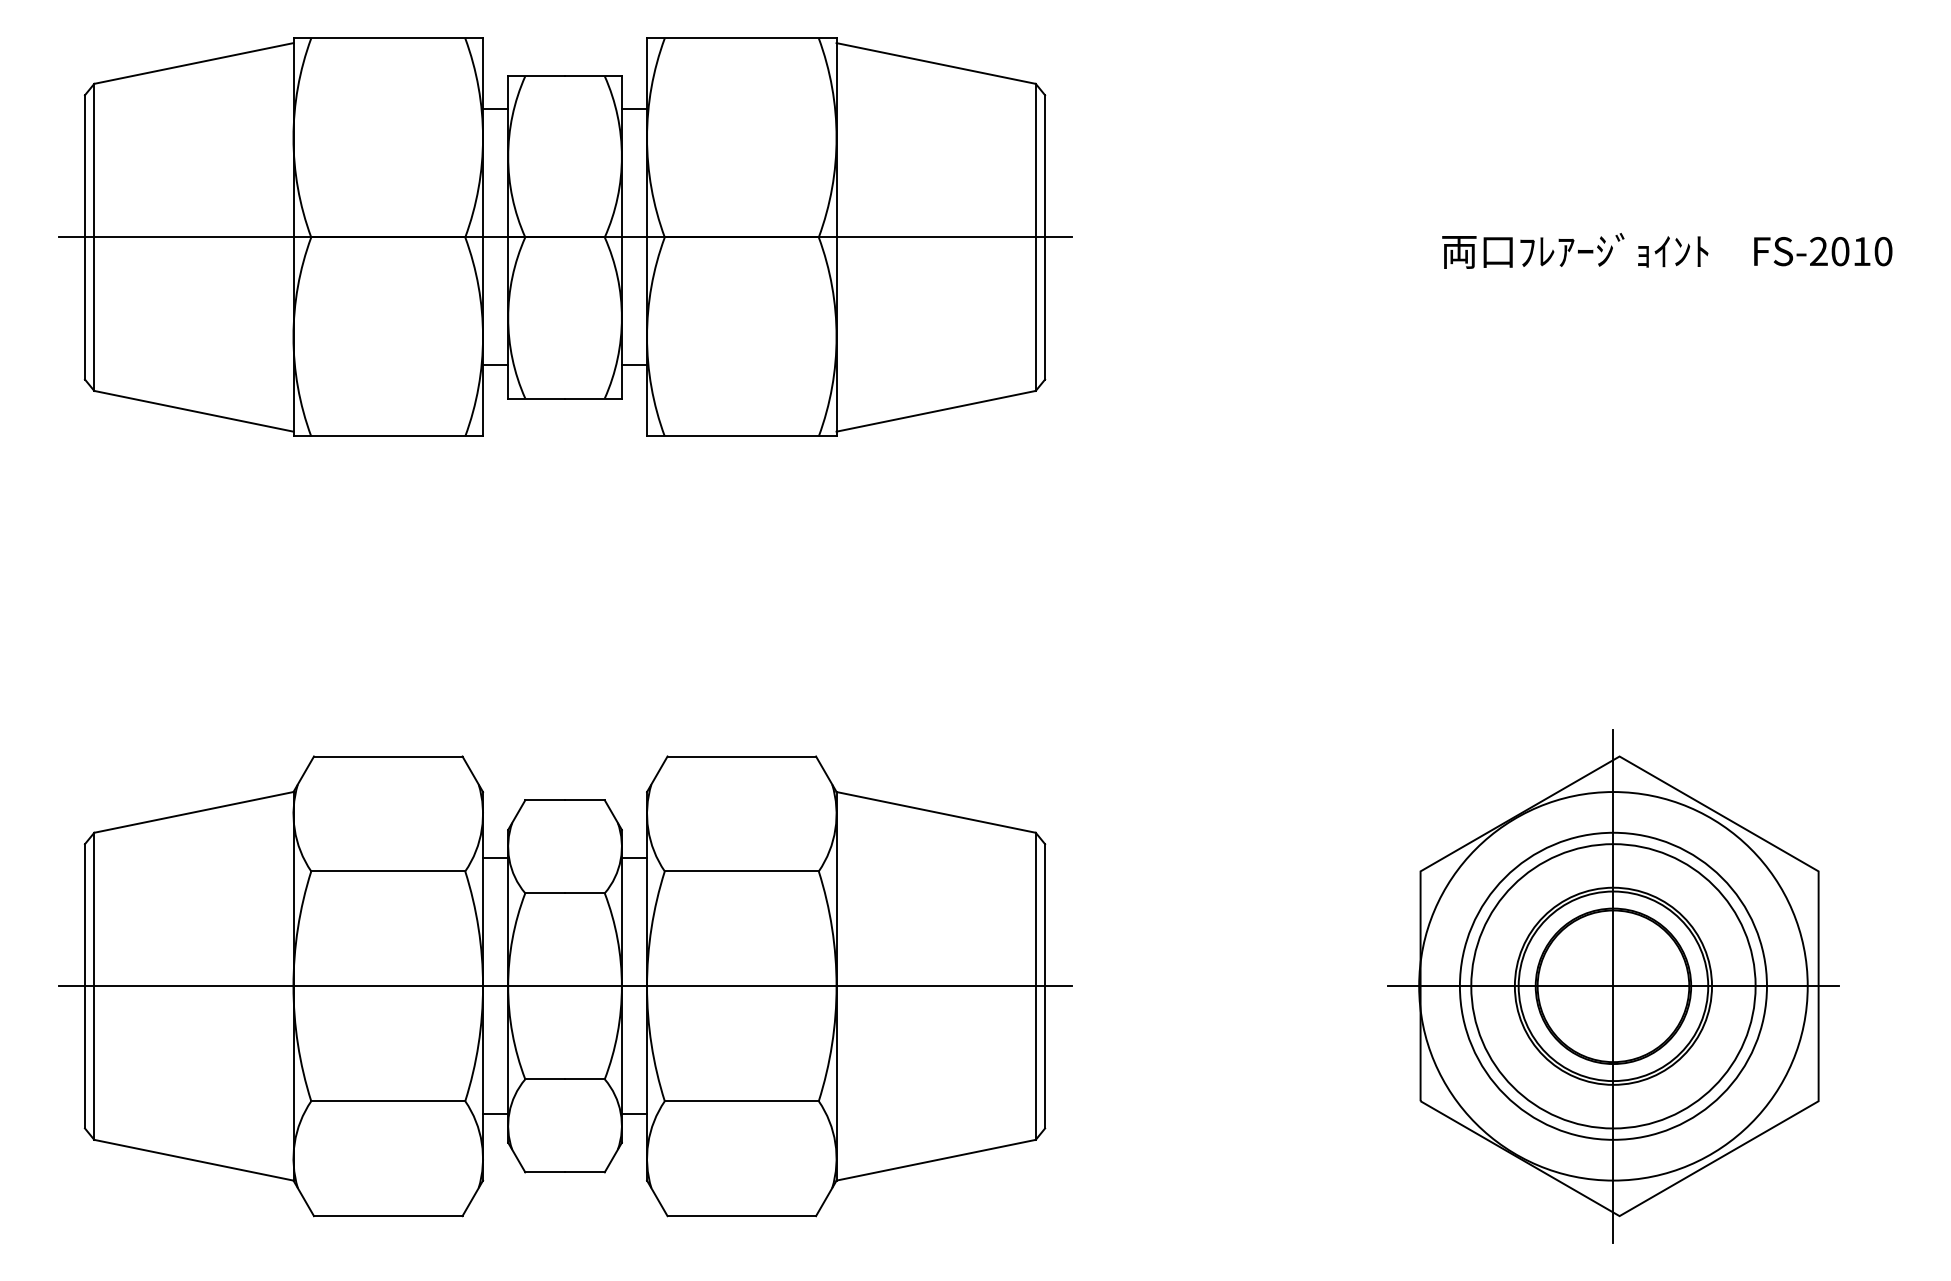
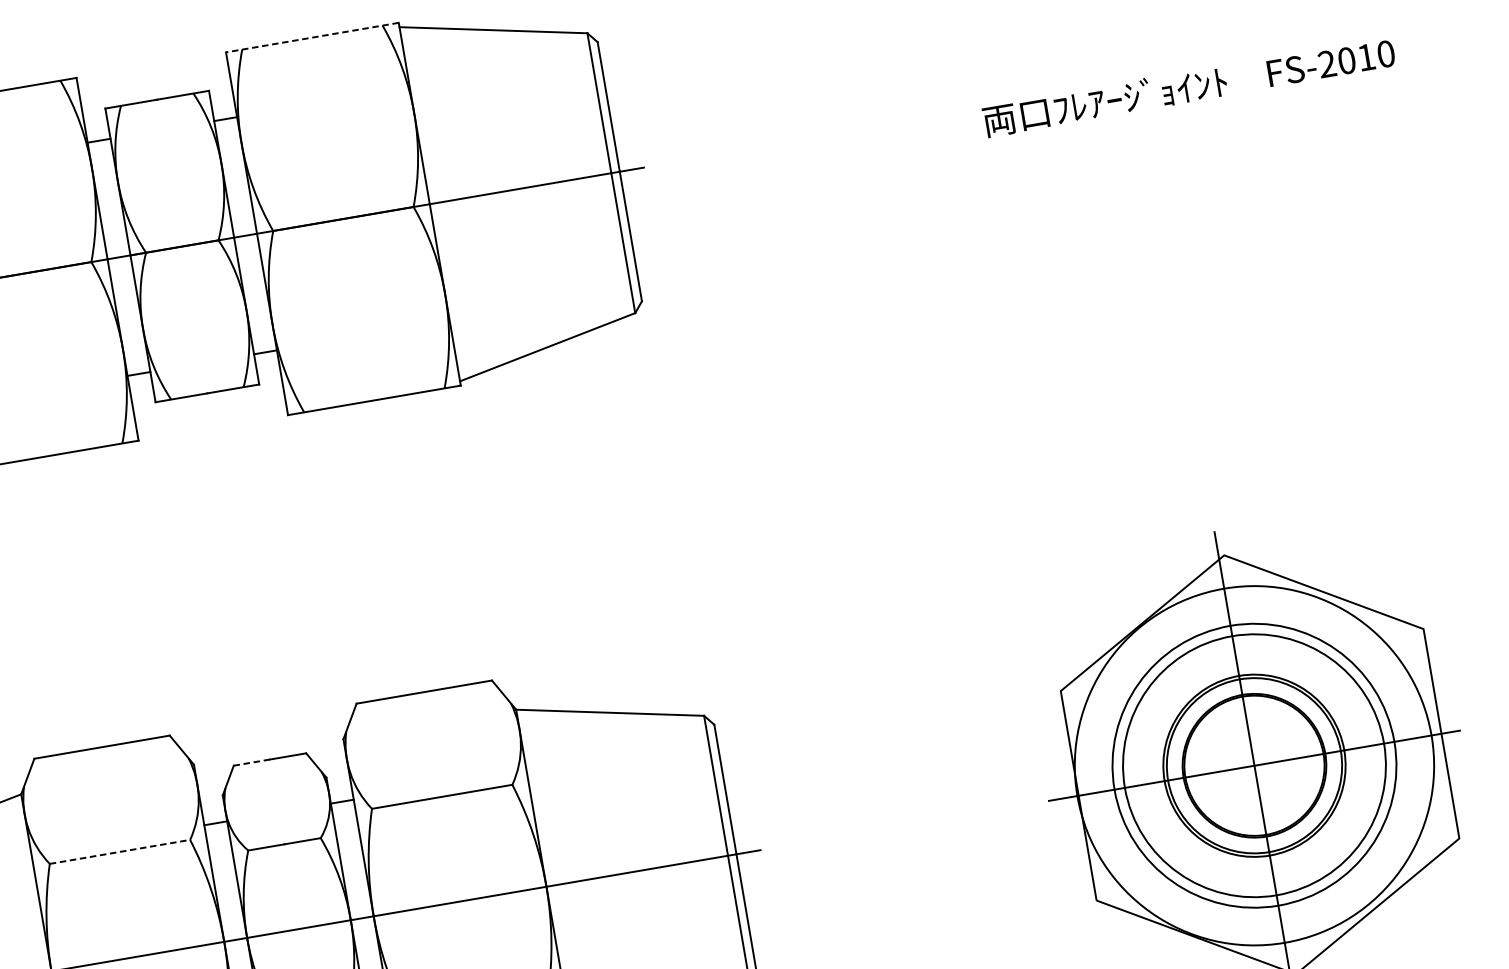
line: (741, 38) -> (312, 37), solid -> dashed
line: (545, 800) -> (252, 762), solid -> dashed
line: (388, 871) -> (120, 851), solid -> dashed

